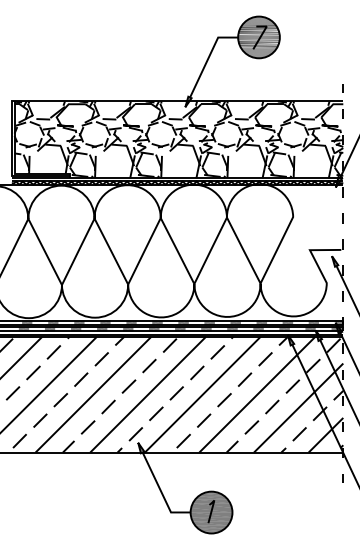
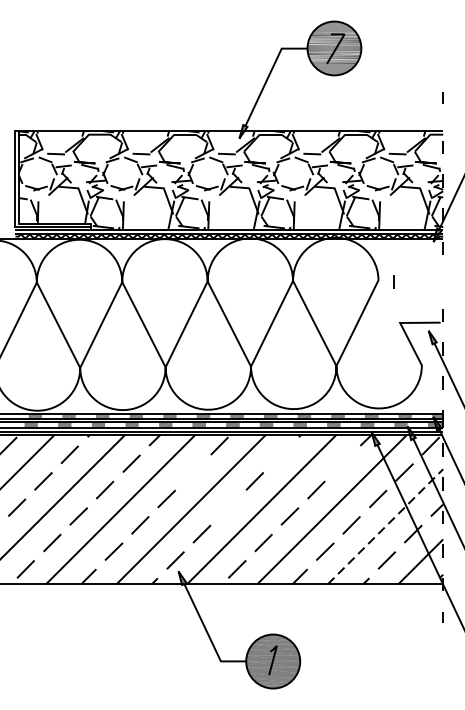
line: (342, 88) -> (442, 97), moved
line: (342, 218) -> (393, 282), moved
line: (217, 352) -> (280, 454), removed
line: (265, 359) -> (342, 464), removed
line: (149, 365) -> (193, 471), removed
line: (176, 393) -> (227, 507), removed
line: (299, 407) -> (386, 525), solid -> dashed

